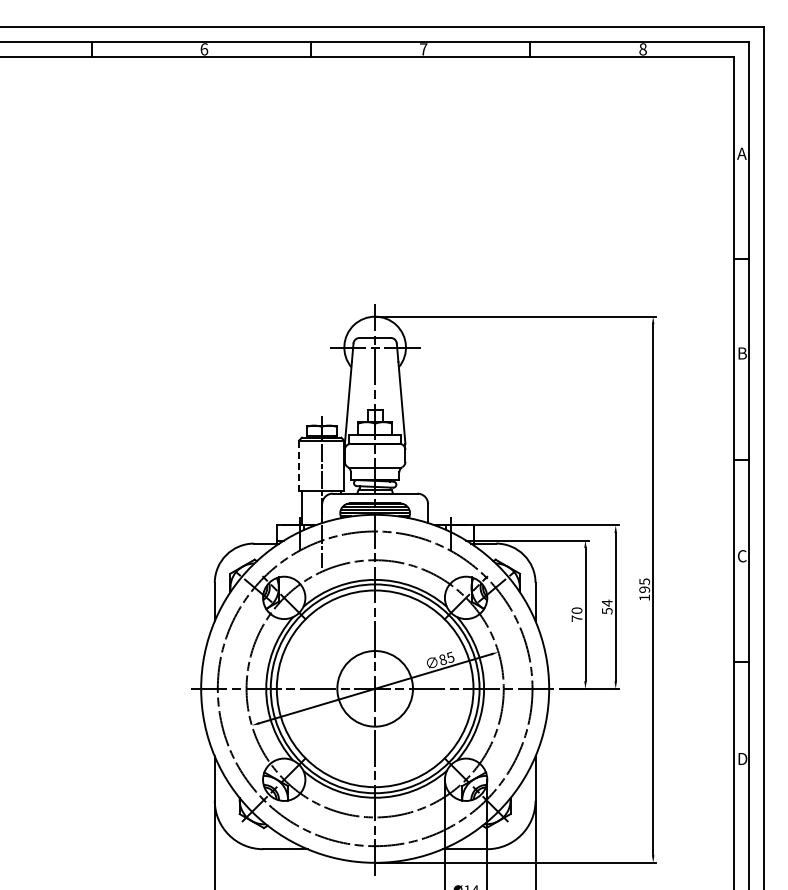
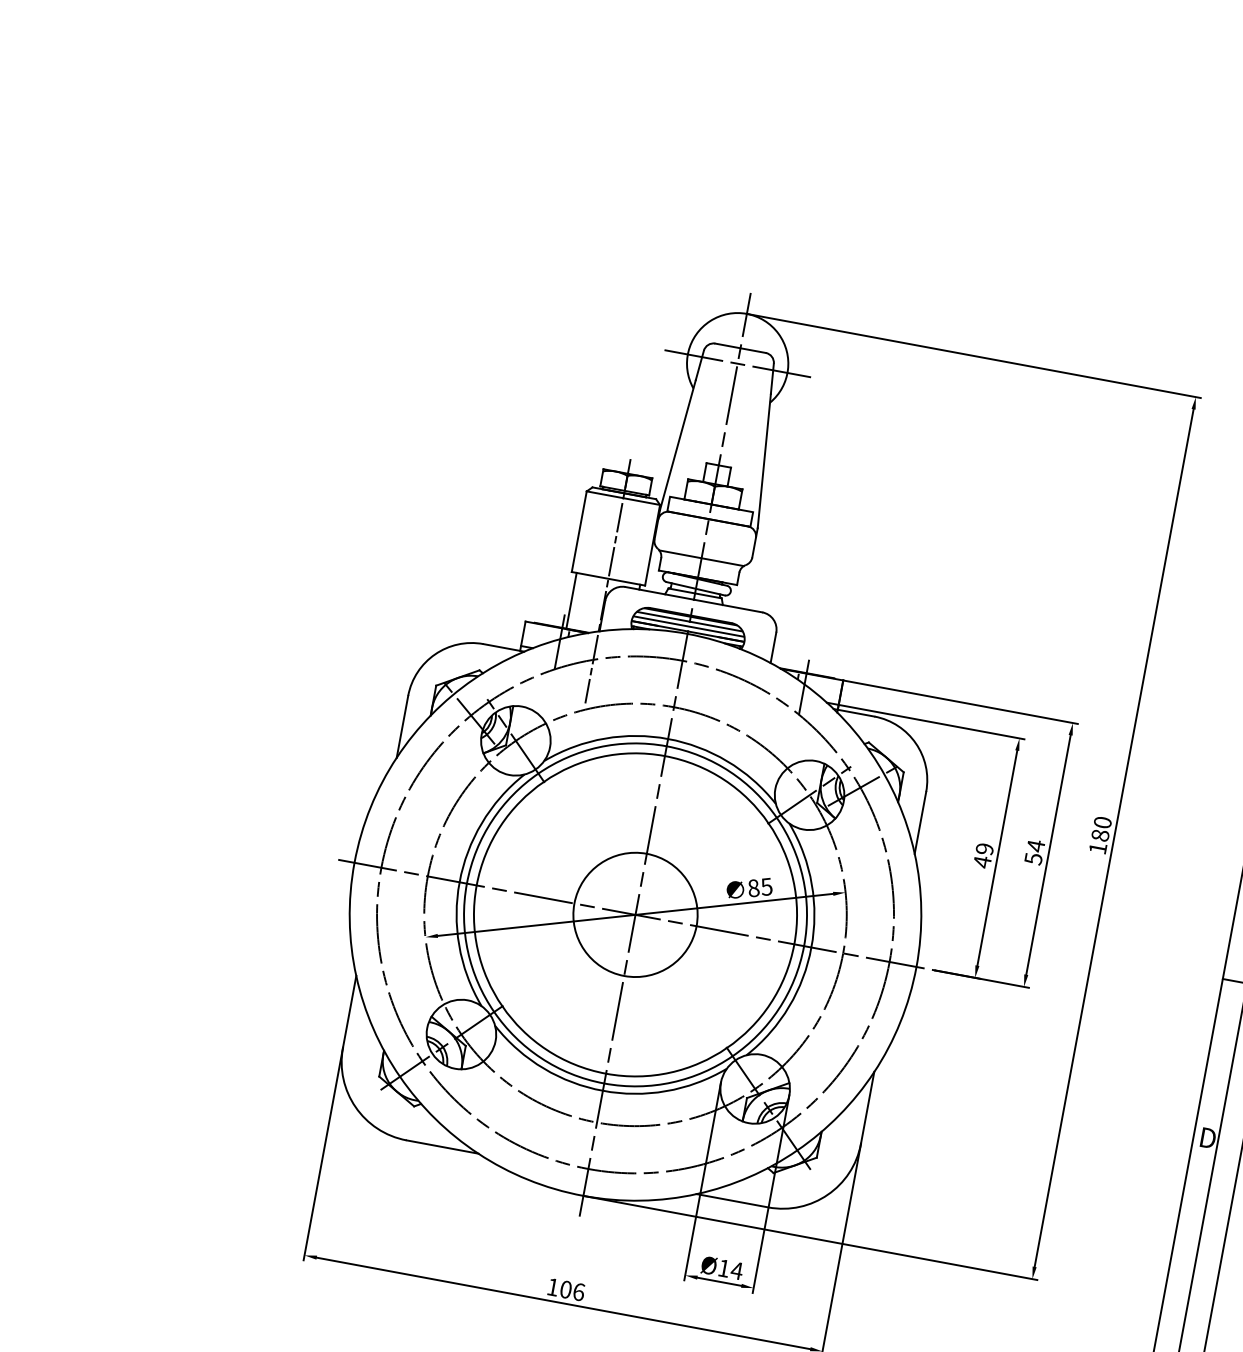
line: (298, 465) -> (578, 531), dashed -> solid
text: (644, 585) -> (1101, 828), 195 -> 180
text: (576, 614) -> (982, 855), 70 -> 49

